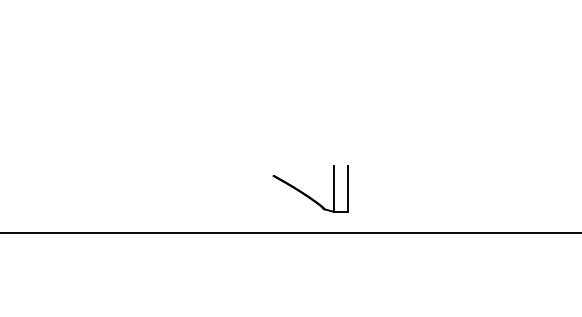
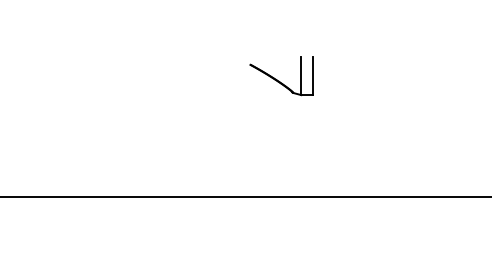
part: (310, 189) -> (281, 76), moved

